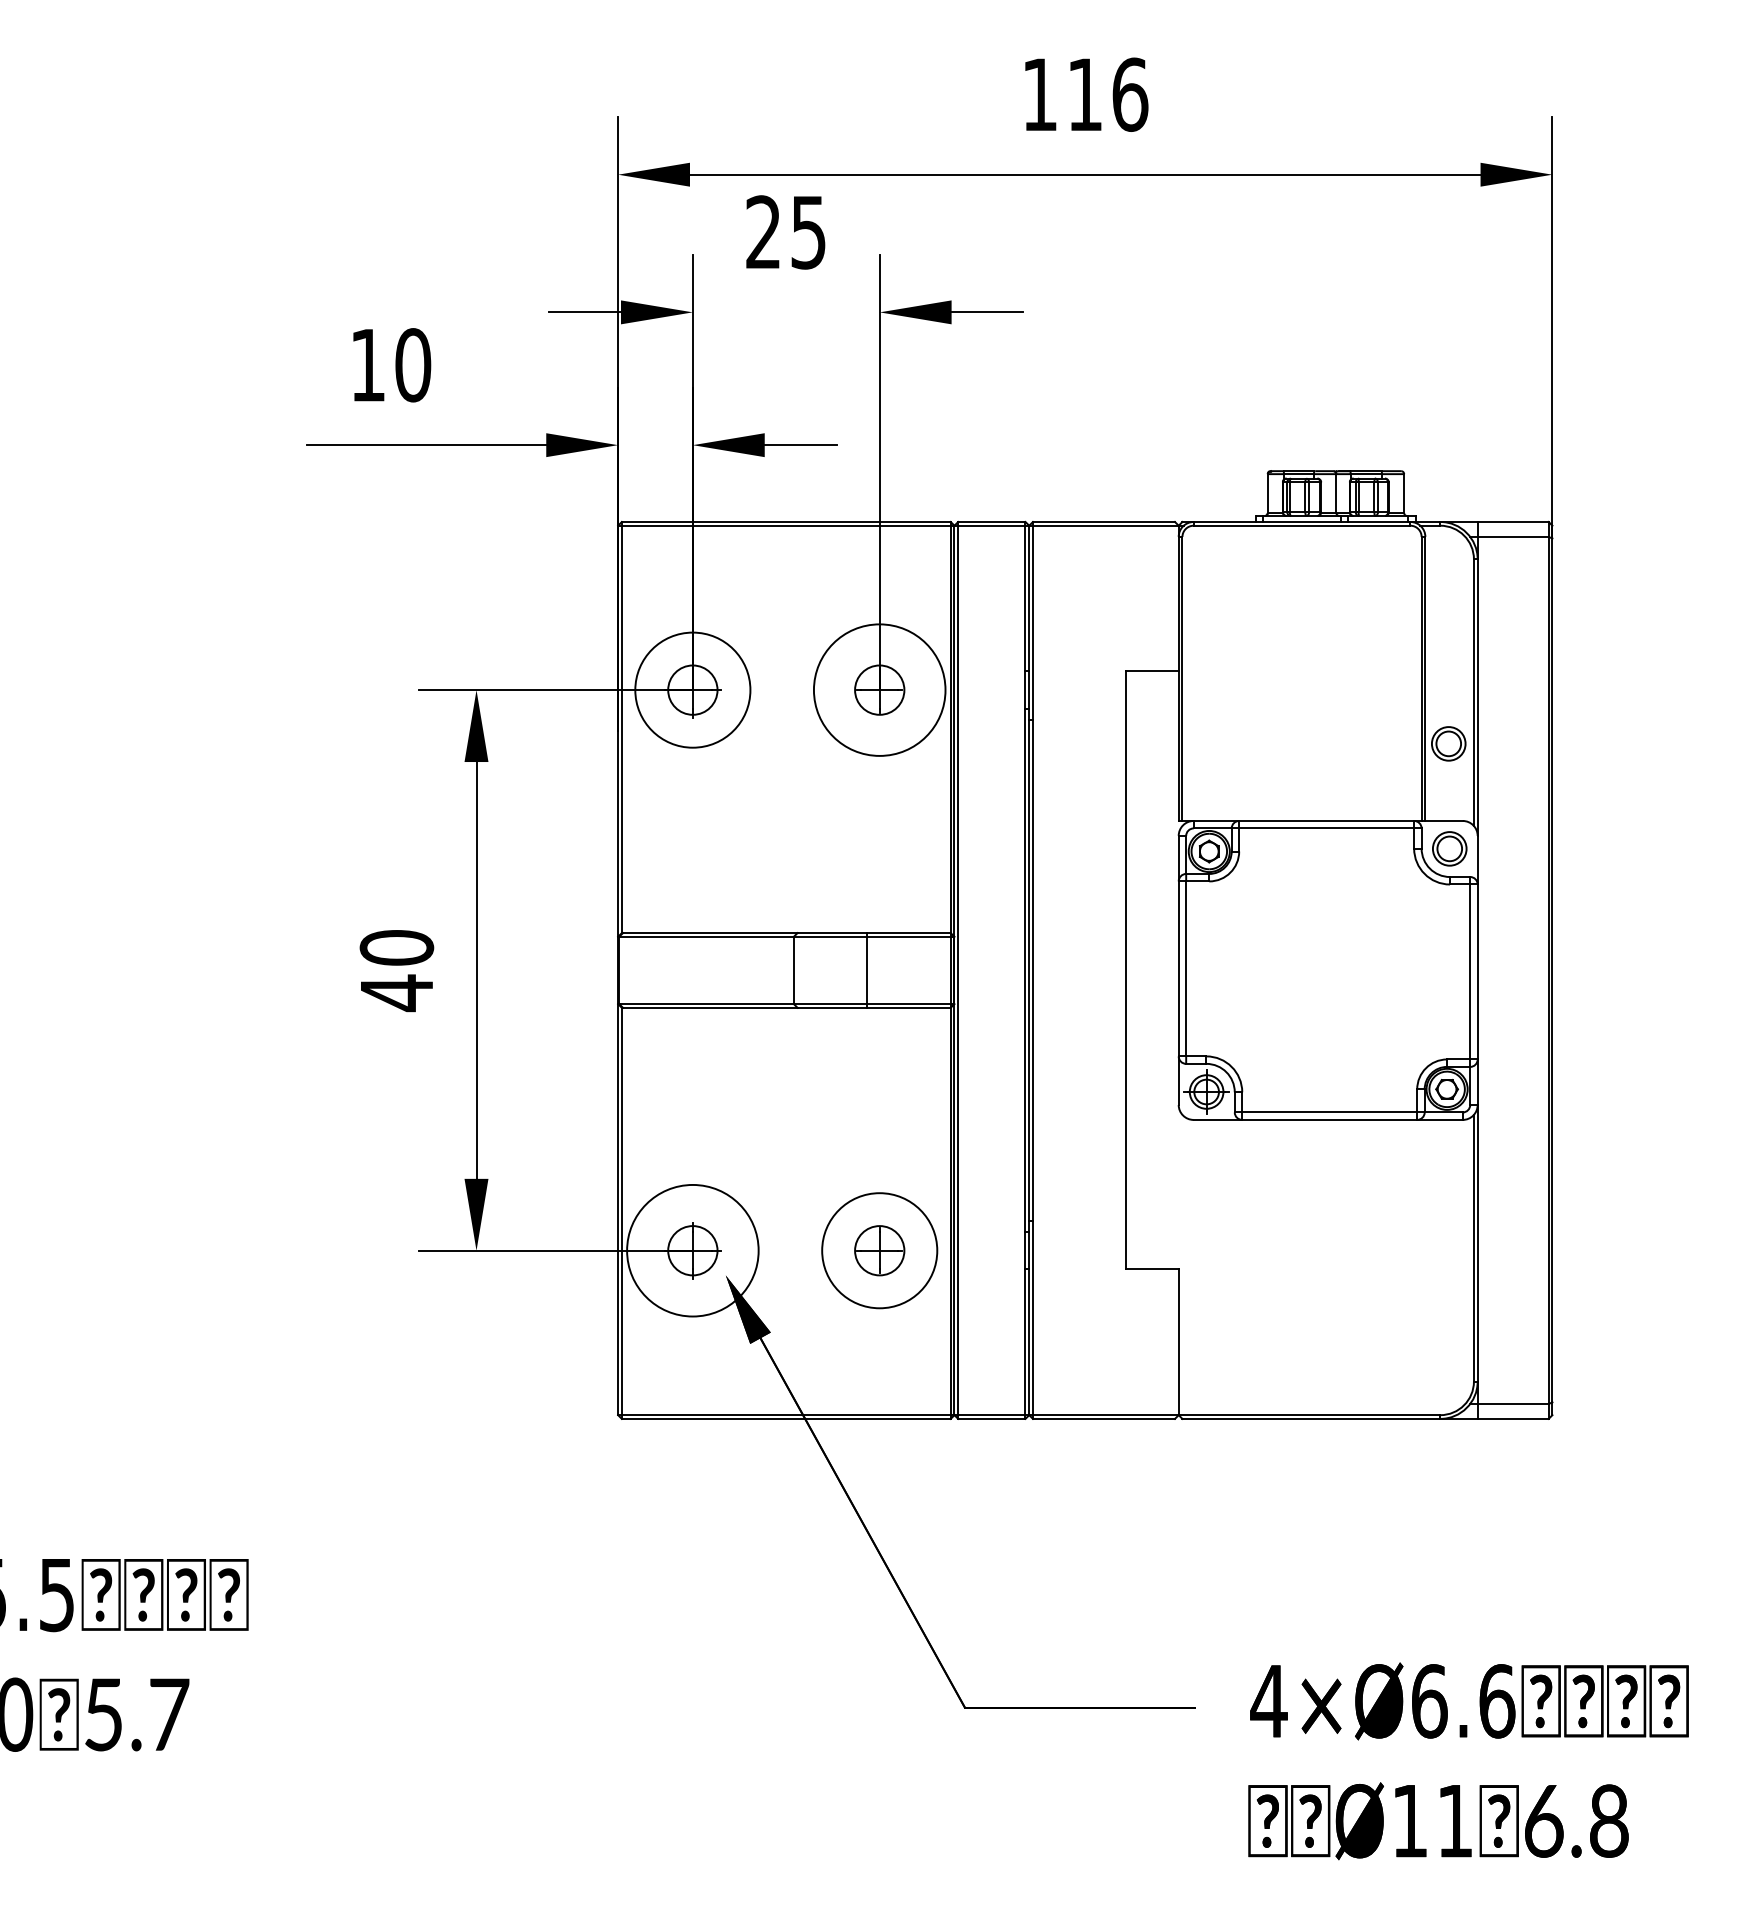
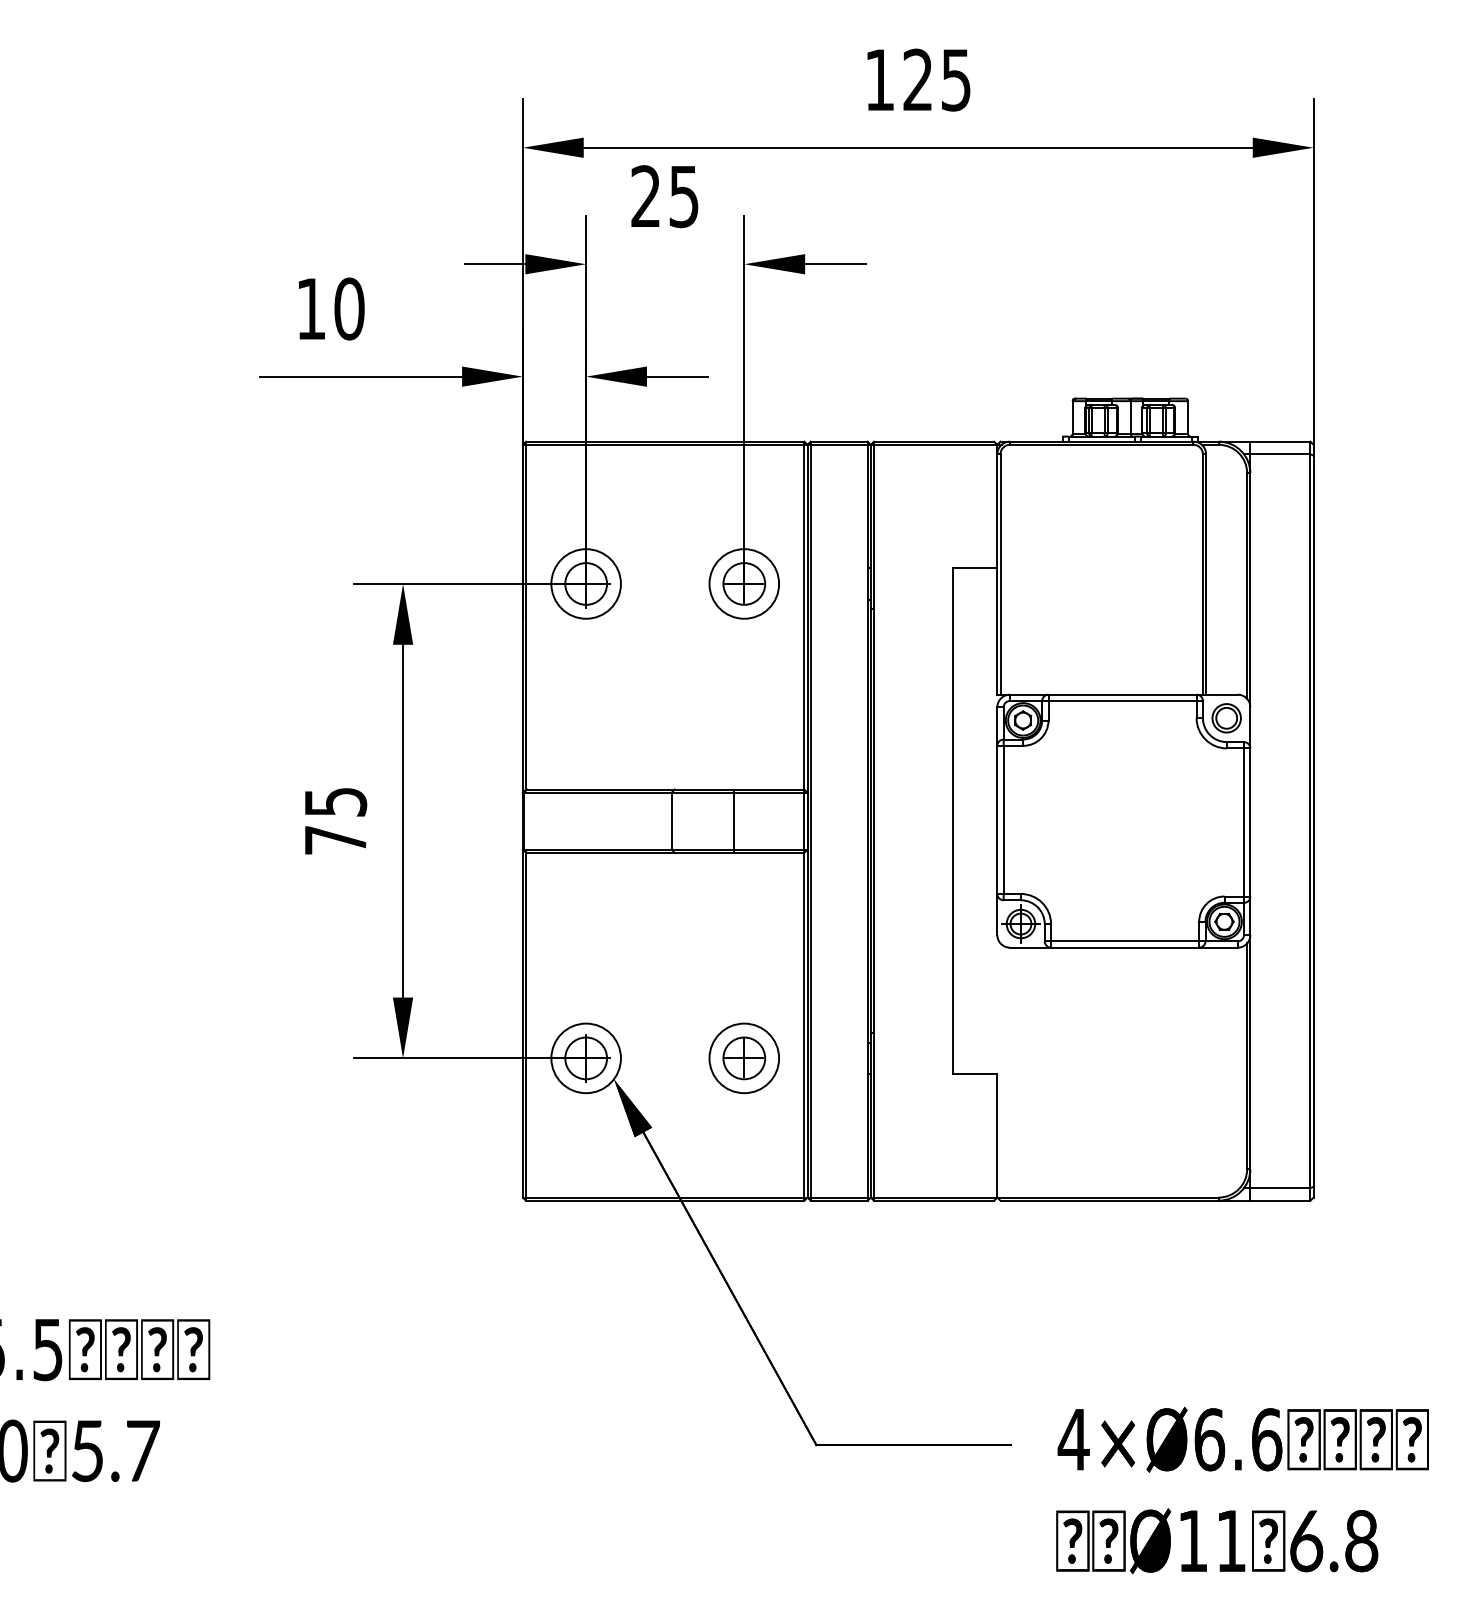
text: (1108, 94) -> (937, 79), 116 -> 125
circle: (692, 690) -> (585, 584), size x0.71
circle: (879, 690) -> (744, 584), size x0.62
part: (1448, 743) -> (1225, 629), removed
text: (396, 971) -> (335, 822), 40 -> 75
circle: (692, 1250) -> (585, 1058), size x0.62
circle: (879, 1250) -> (744, 1058), size x0.71

